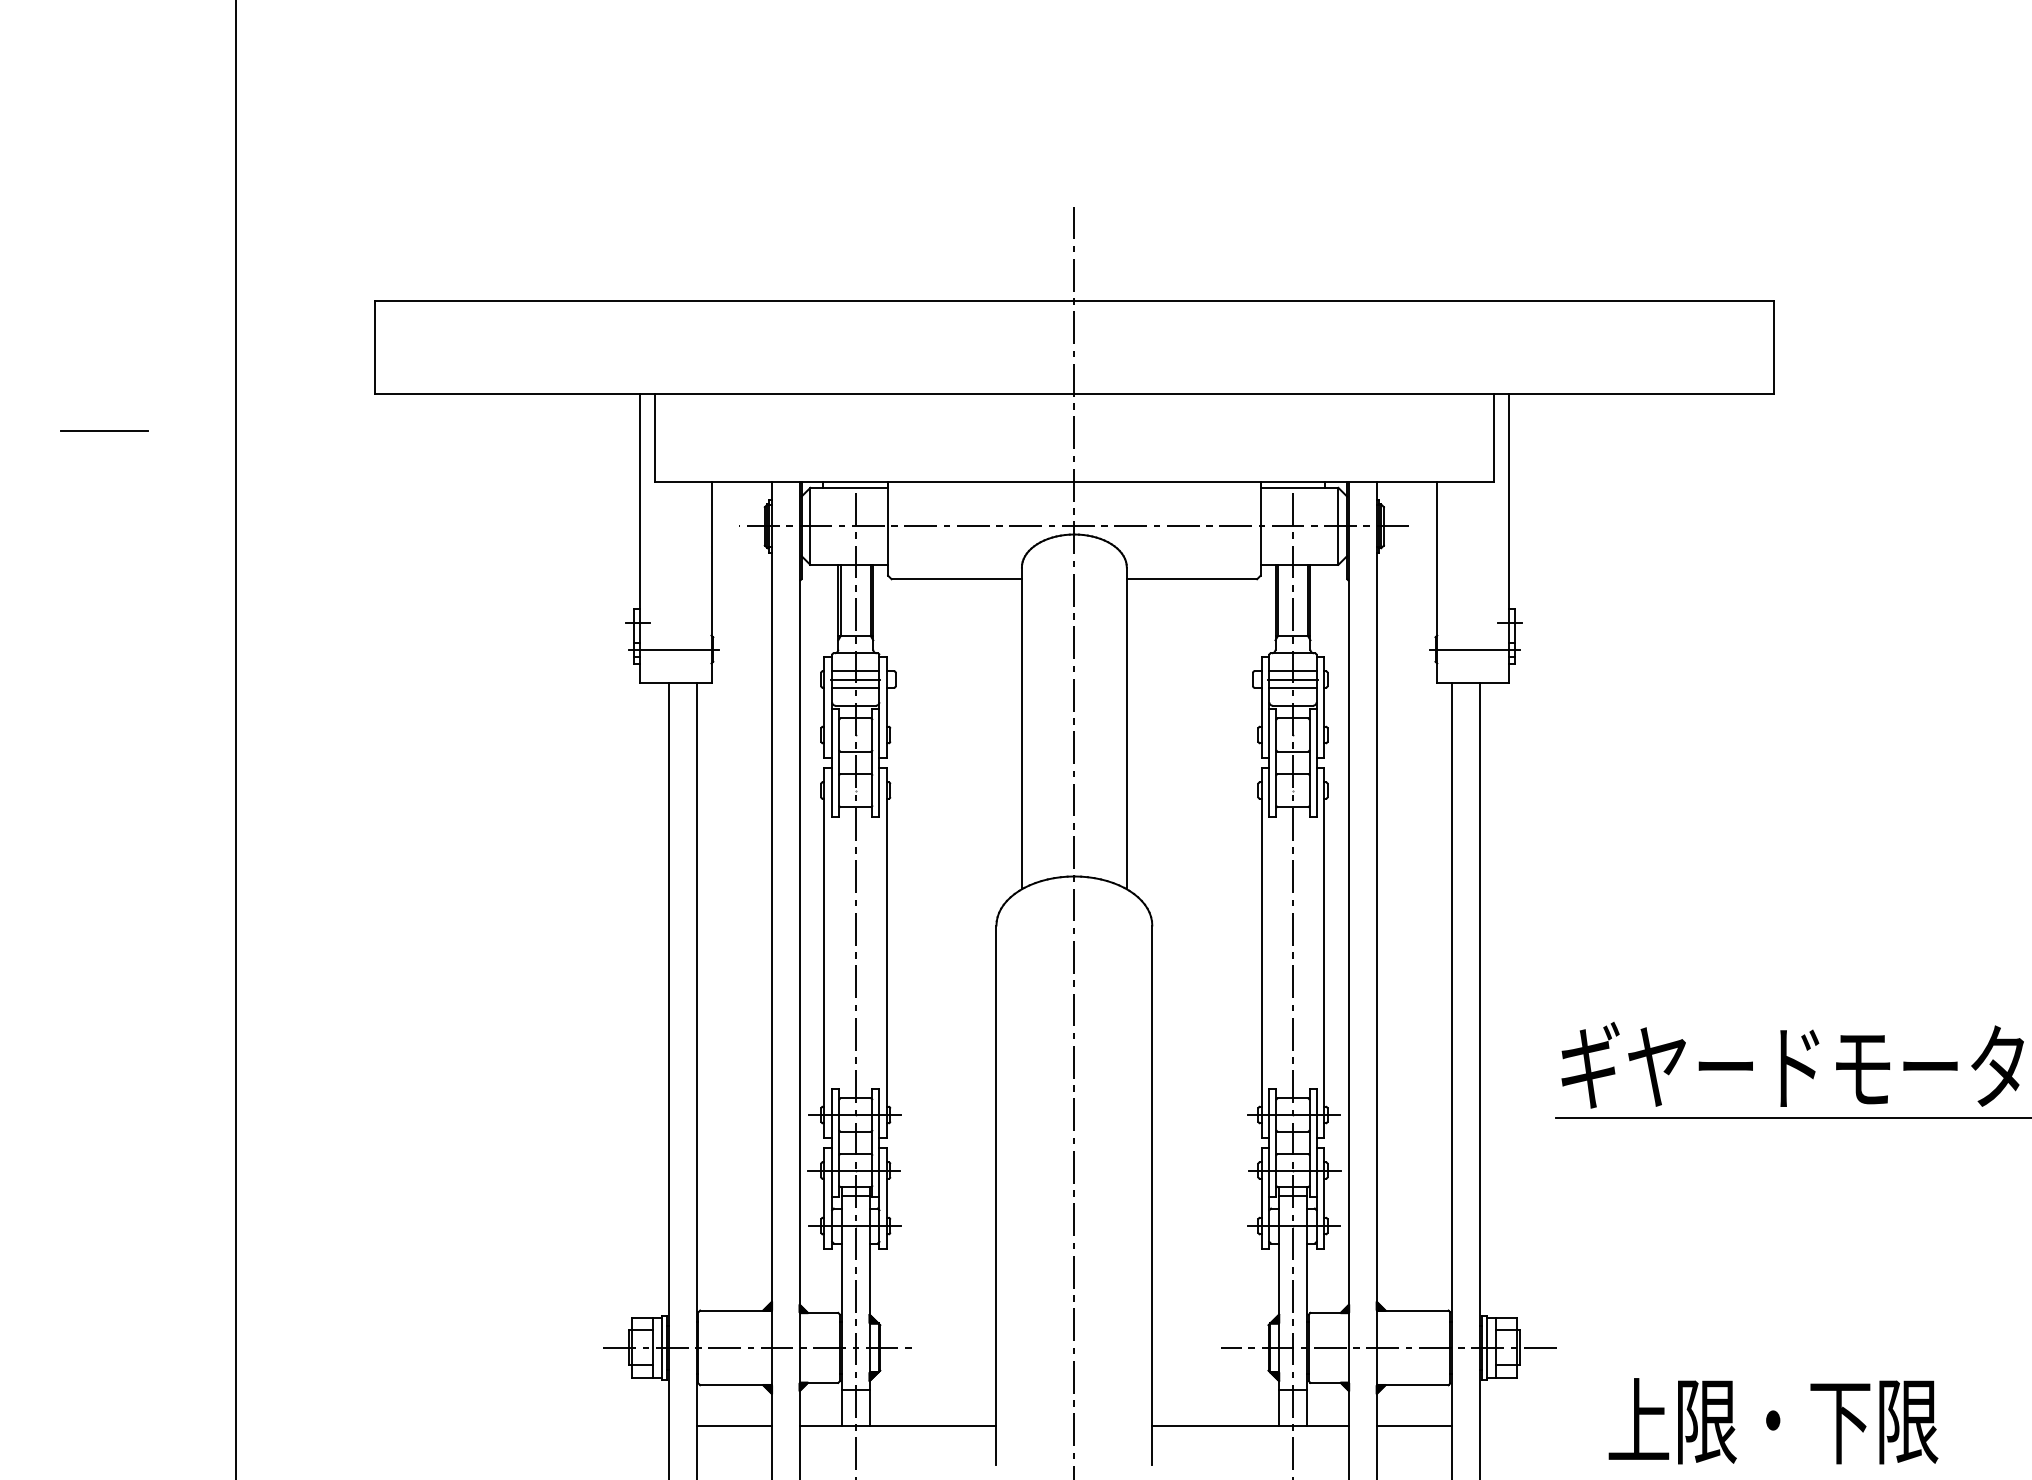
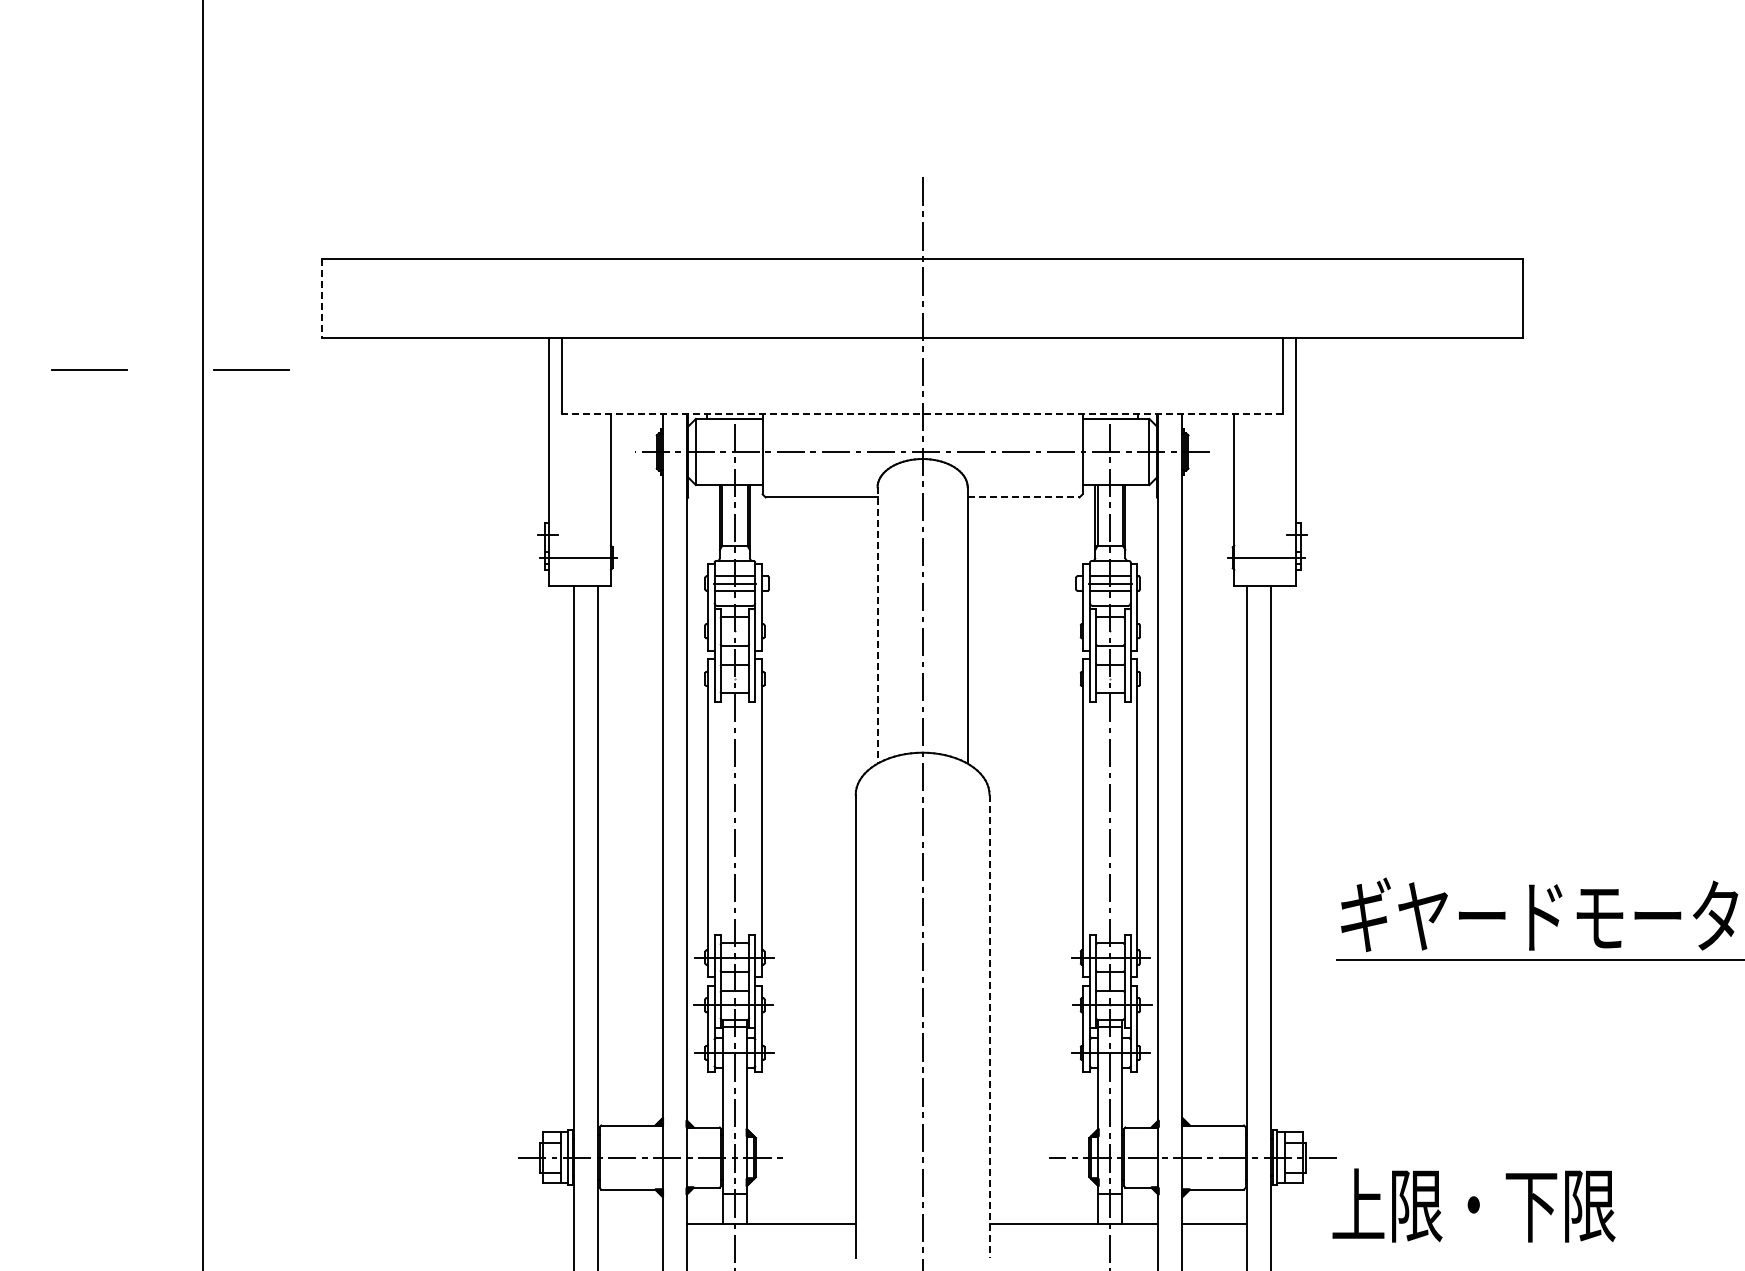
line: (374, 347) -> (321, 298), solid -> dashed
line: (292, 430) -> (251, 369), added
line: (1074, 481) -> (922, 413), solid -> dashed
line: (1191, 579) -> (1023, 497), solid -> dashed
line: (1021, 728) -> (877, 625), solid -> dashed
line: (1152, 1195) -> (989, 1026), solid -> dashed
text: (1772, 1421) -> (1473, 1205), moved
line: (734, 1425) -> (630, 1224), removed

